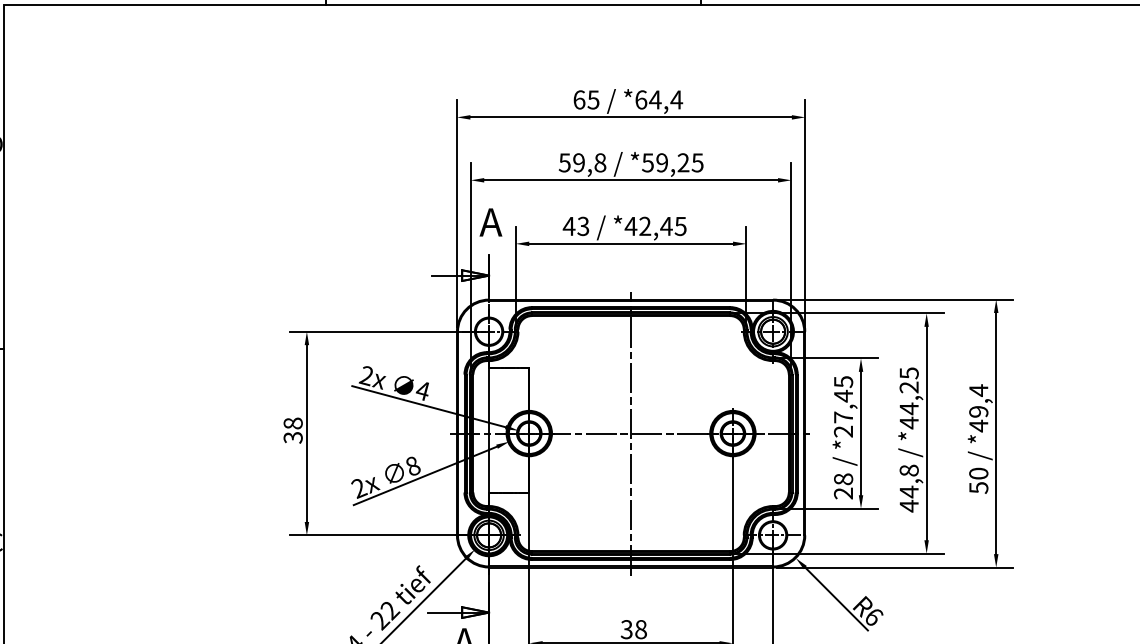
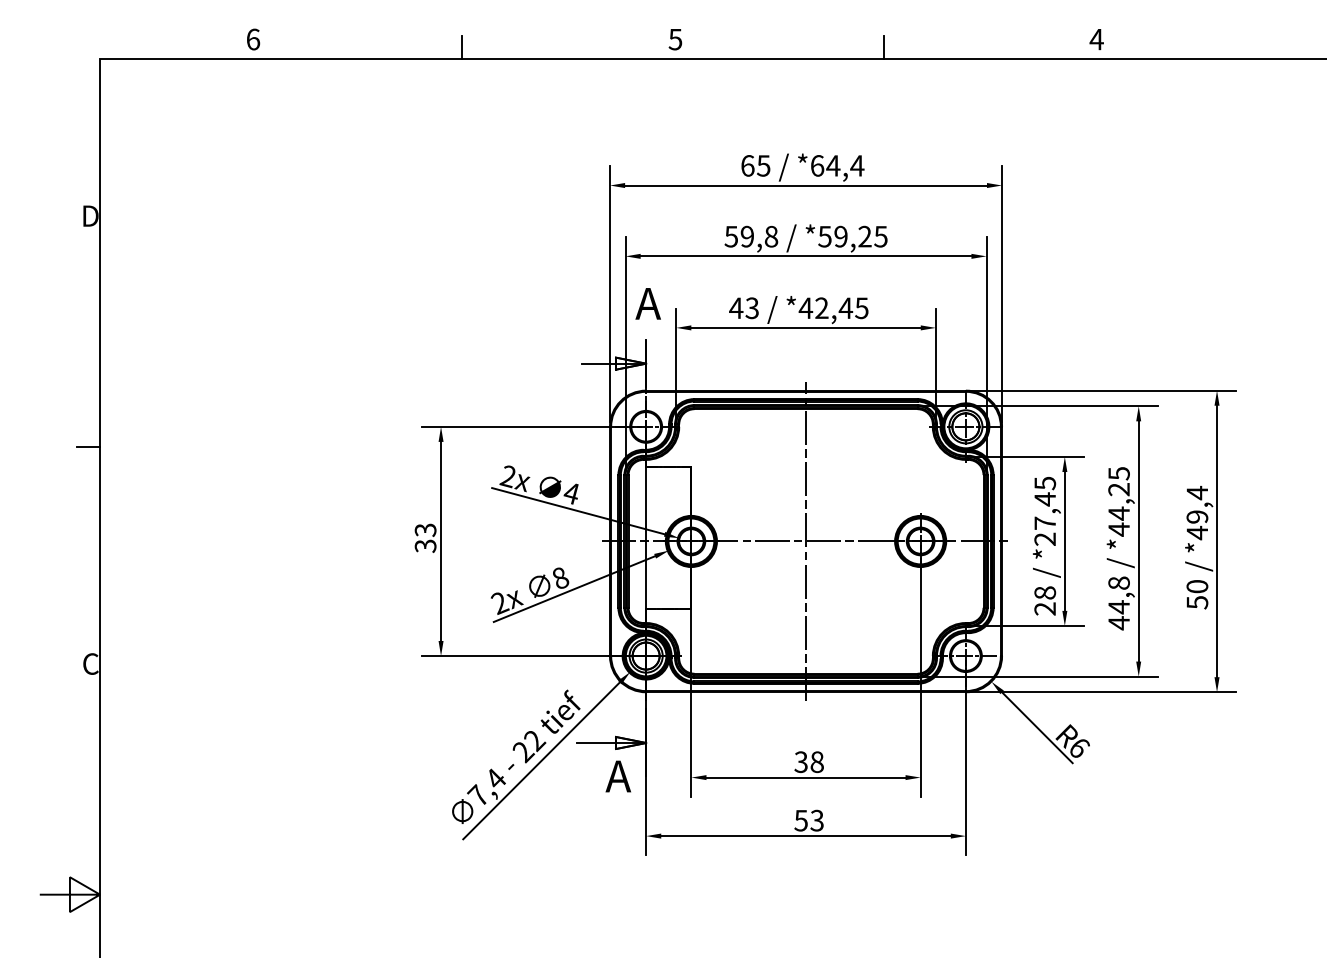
text: (293, 423) -> (425, 530), 38 -> 33

